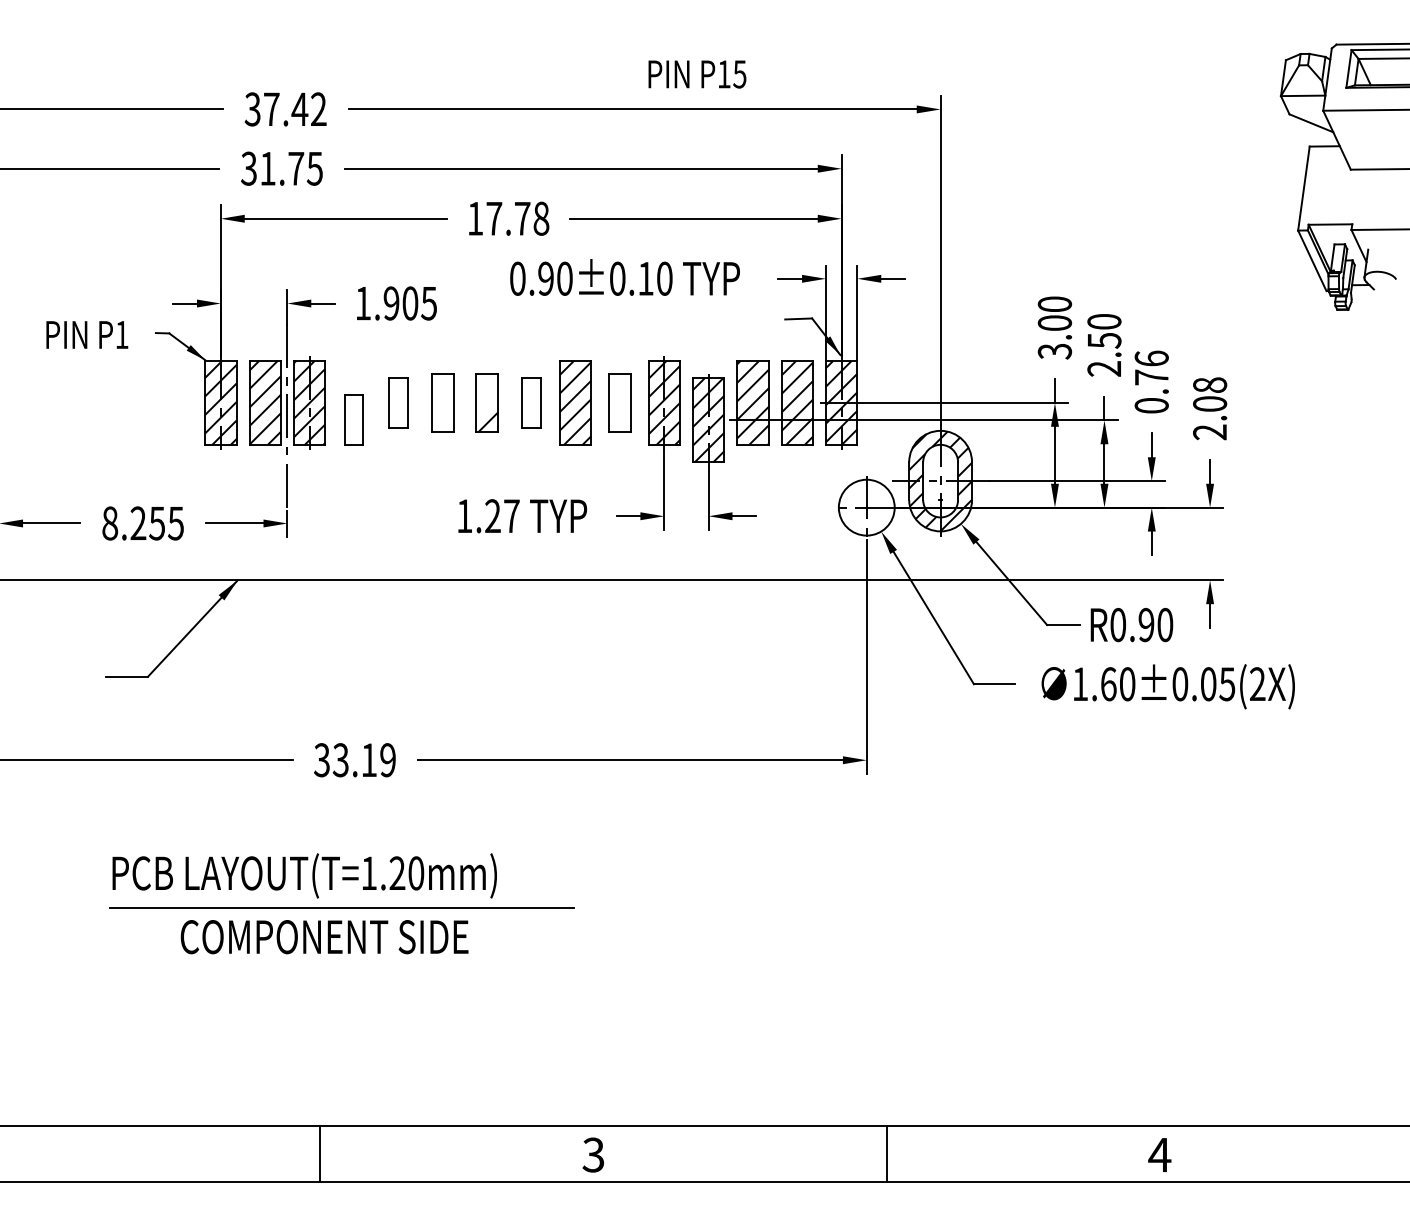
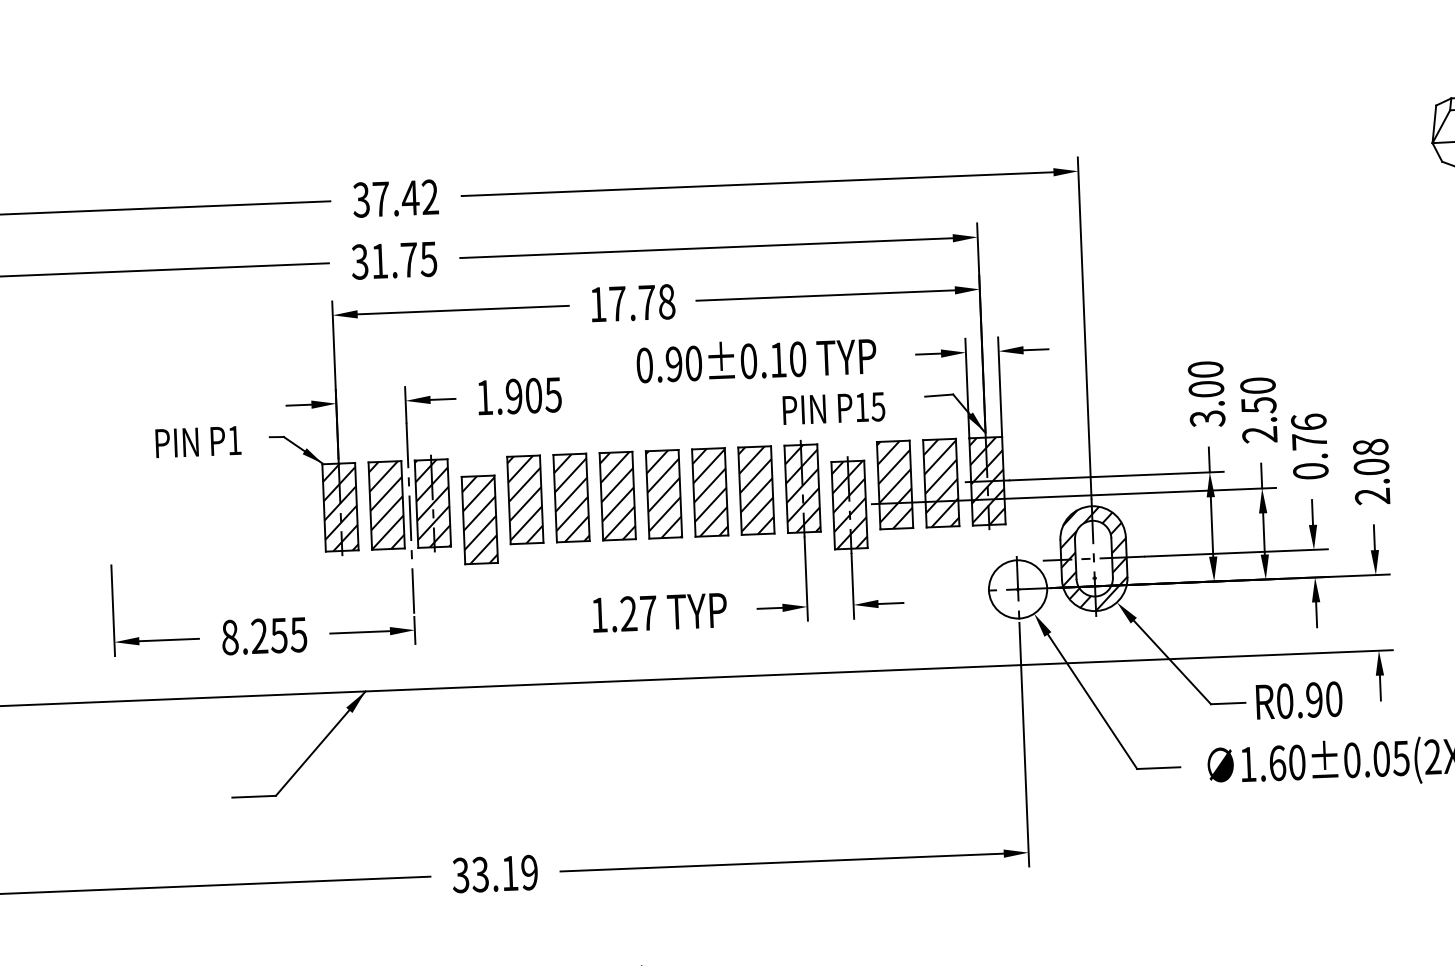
text: (697, 74) -> (834, 408), moved
part: (398, 402) -> (525, 499), size x1.67
part: (442, 402) -> (571, 497), size x1.43
part: (486, 402) -> (617, 495), size x1.43
part: (531, 402) -> (664, 493), size x1.67
part: (619, 402) -> (755, 490), size x1.43
part: (353, 419) -> (479, 519), size x1.67

